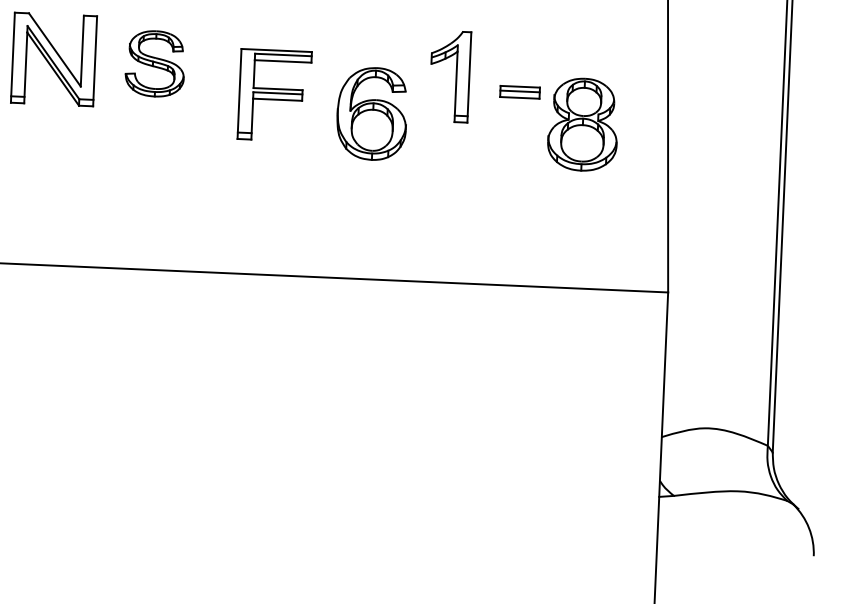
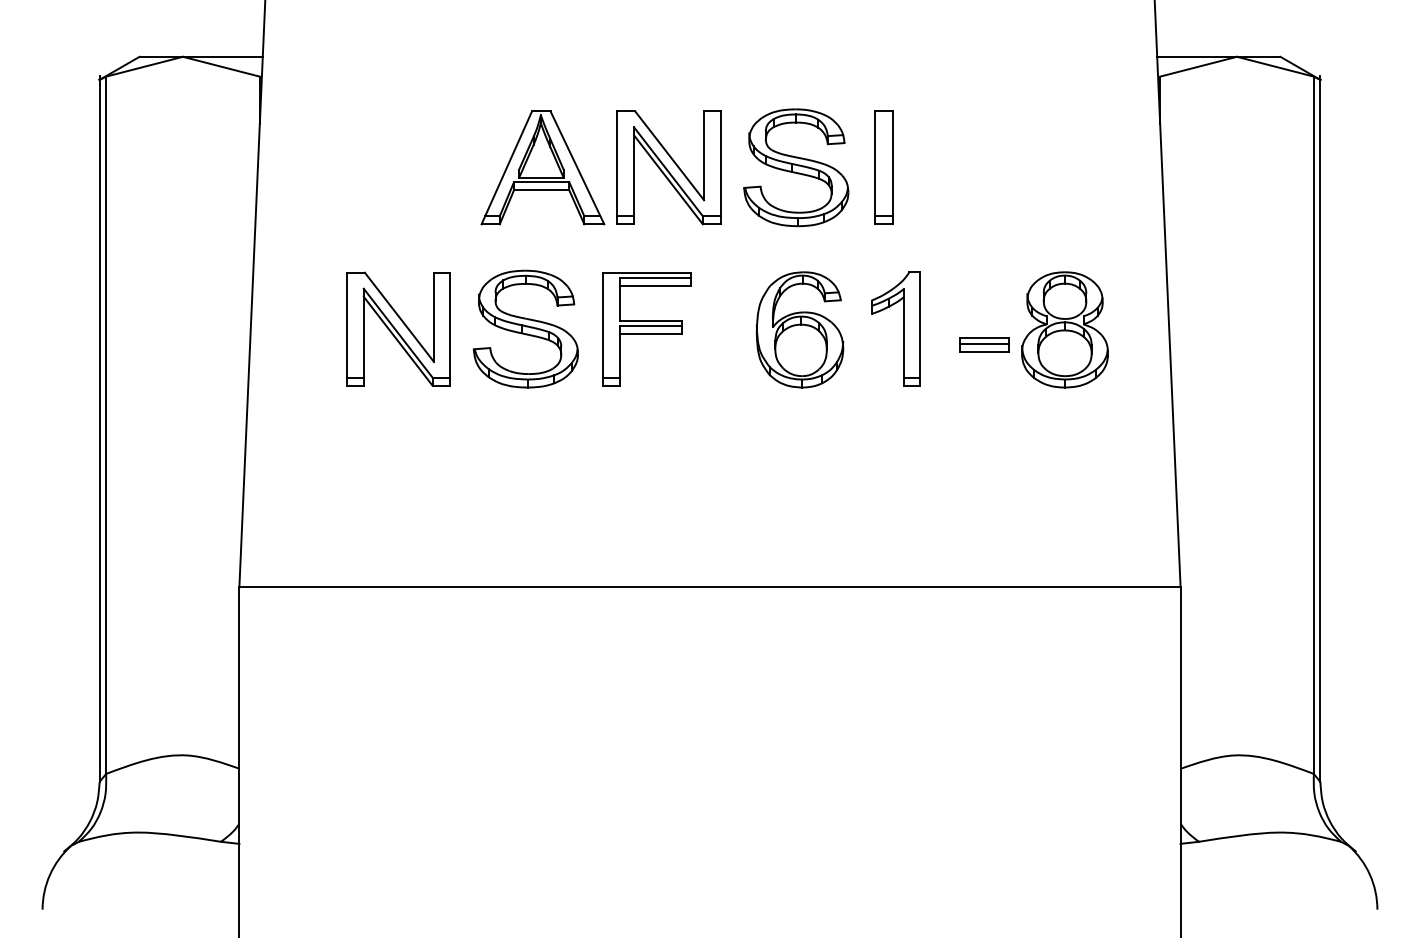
part: (155, 63) -> (525, 328), size x1.43
part: (274, 95) -> (646, 329), moved
part: (371, 113) -> (799, 329), moved
part: (582, 124) -> (1064, 329), moved

